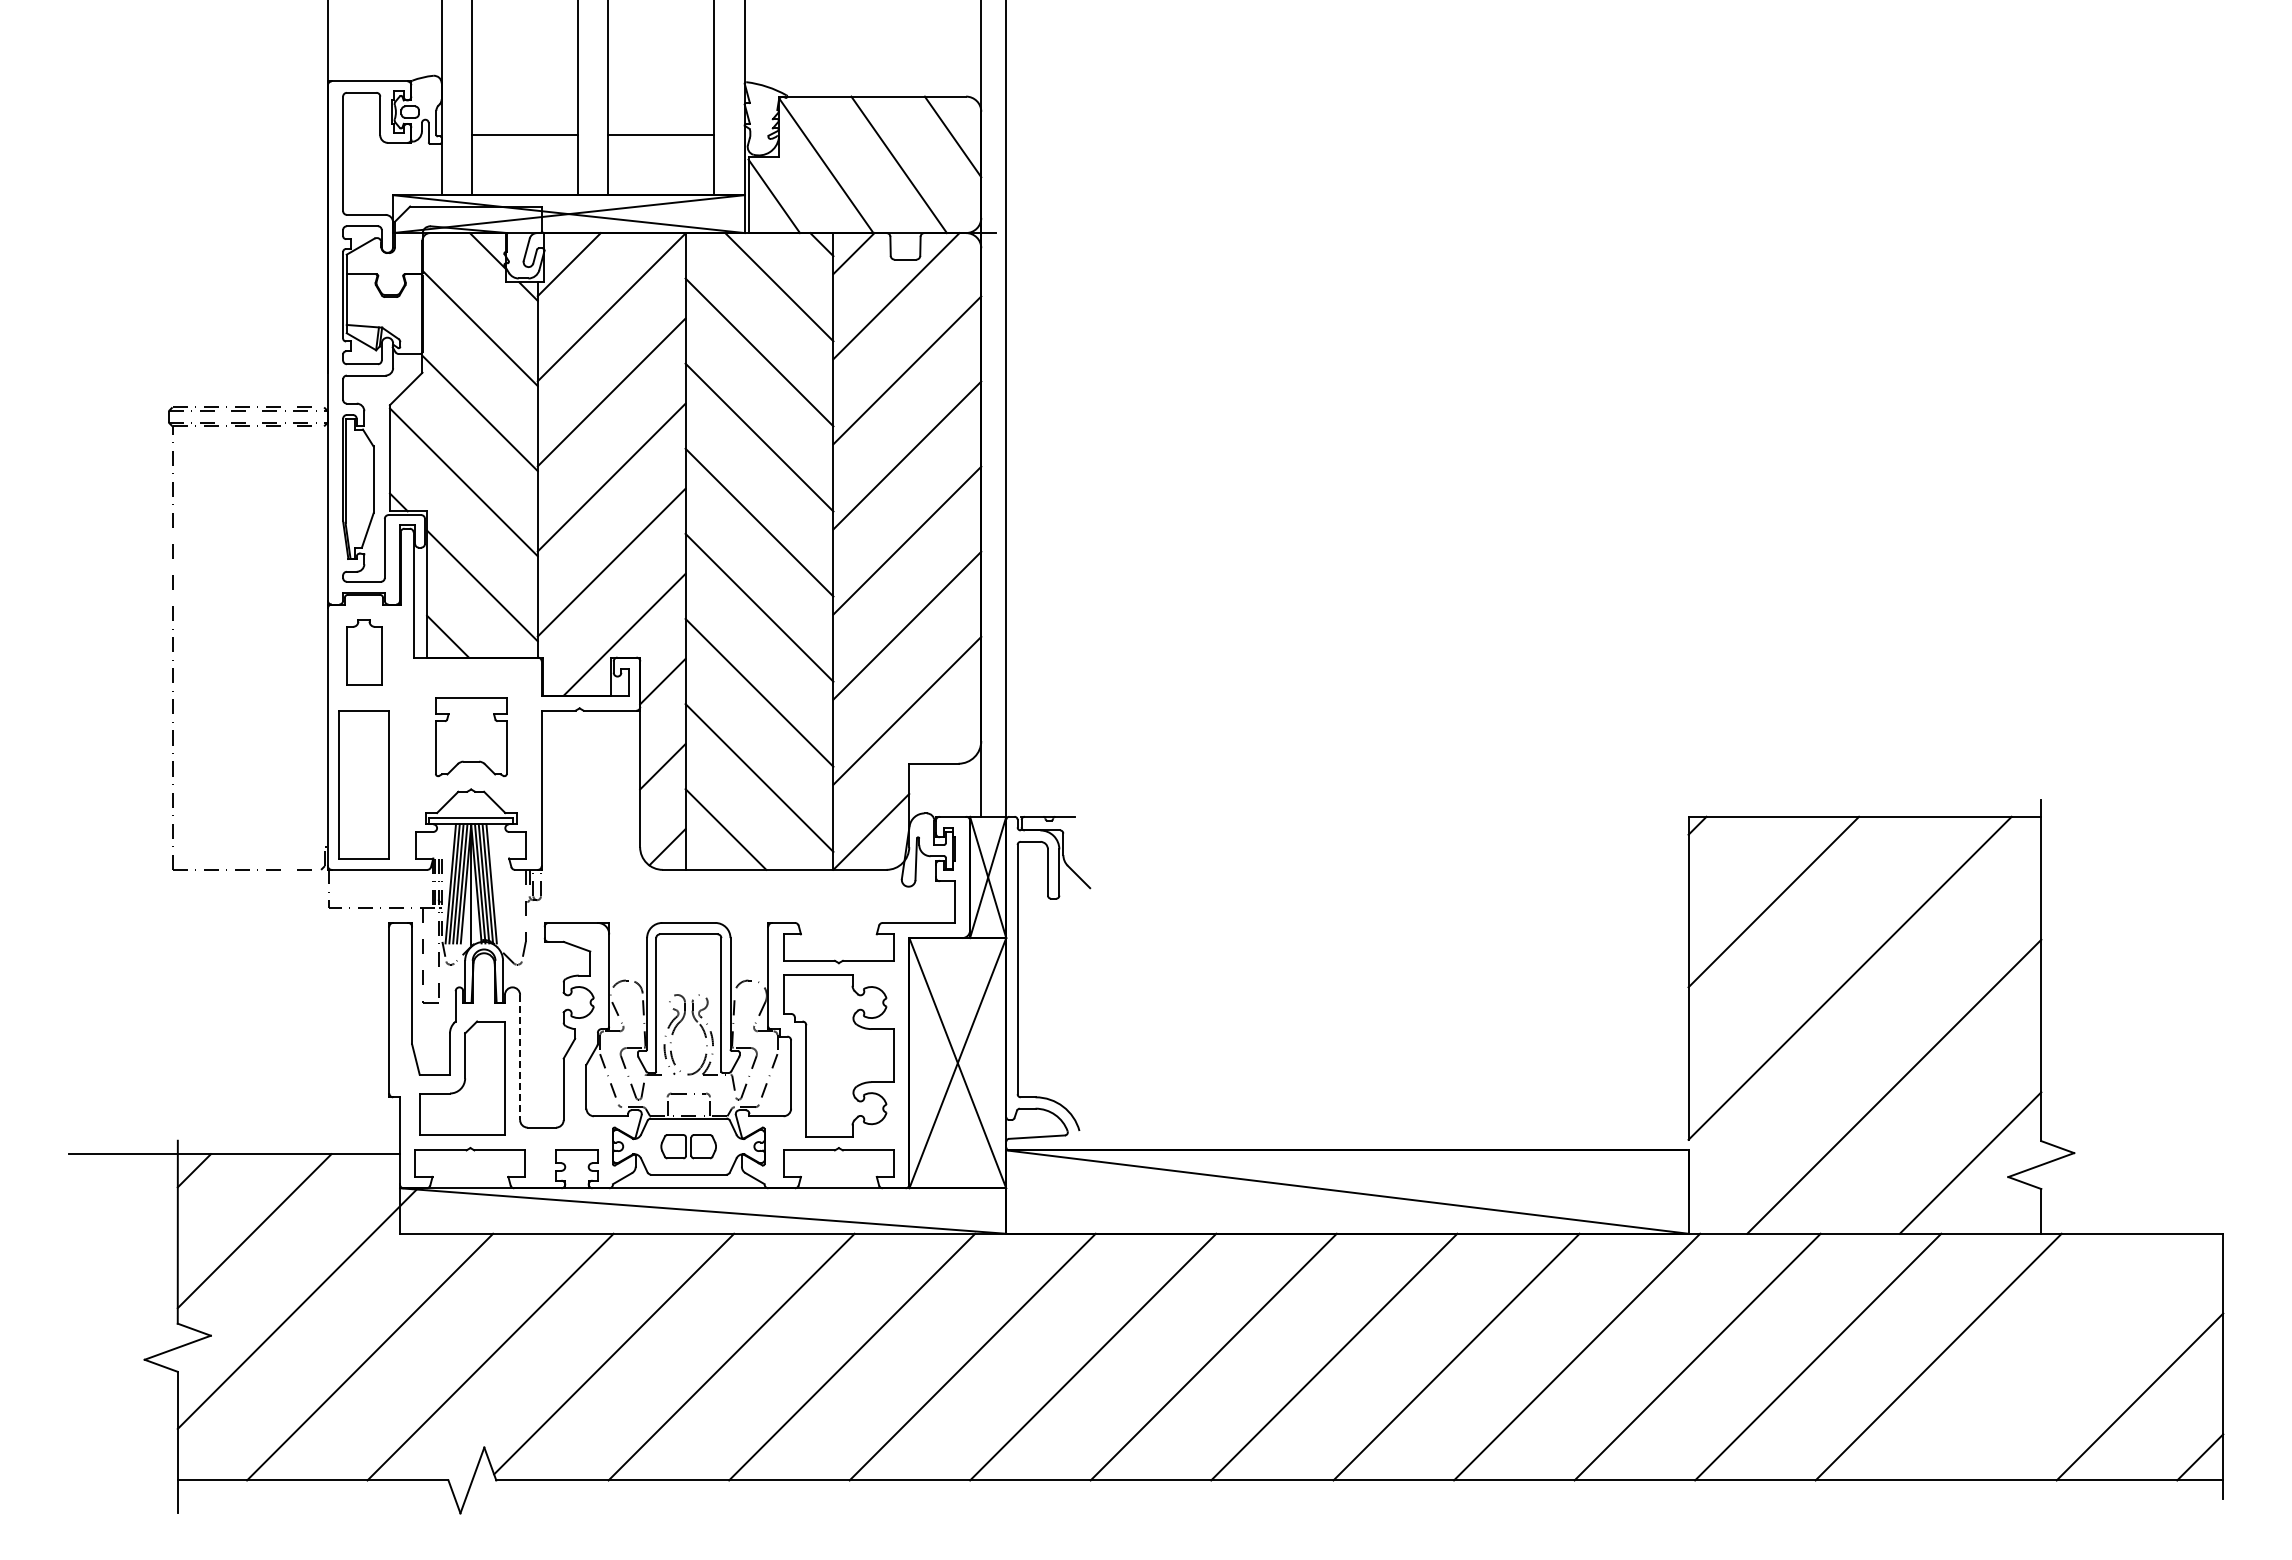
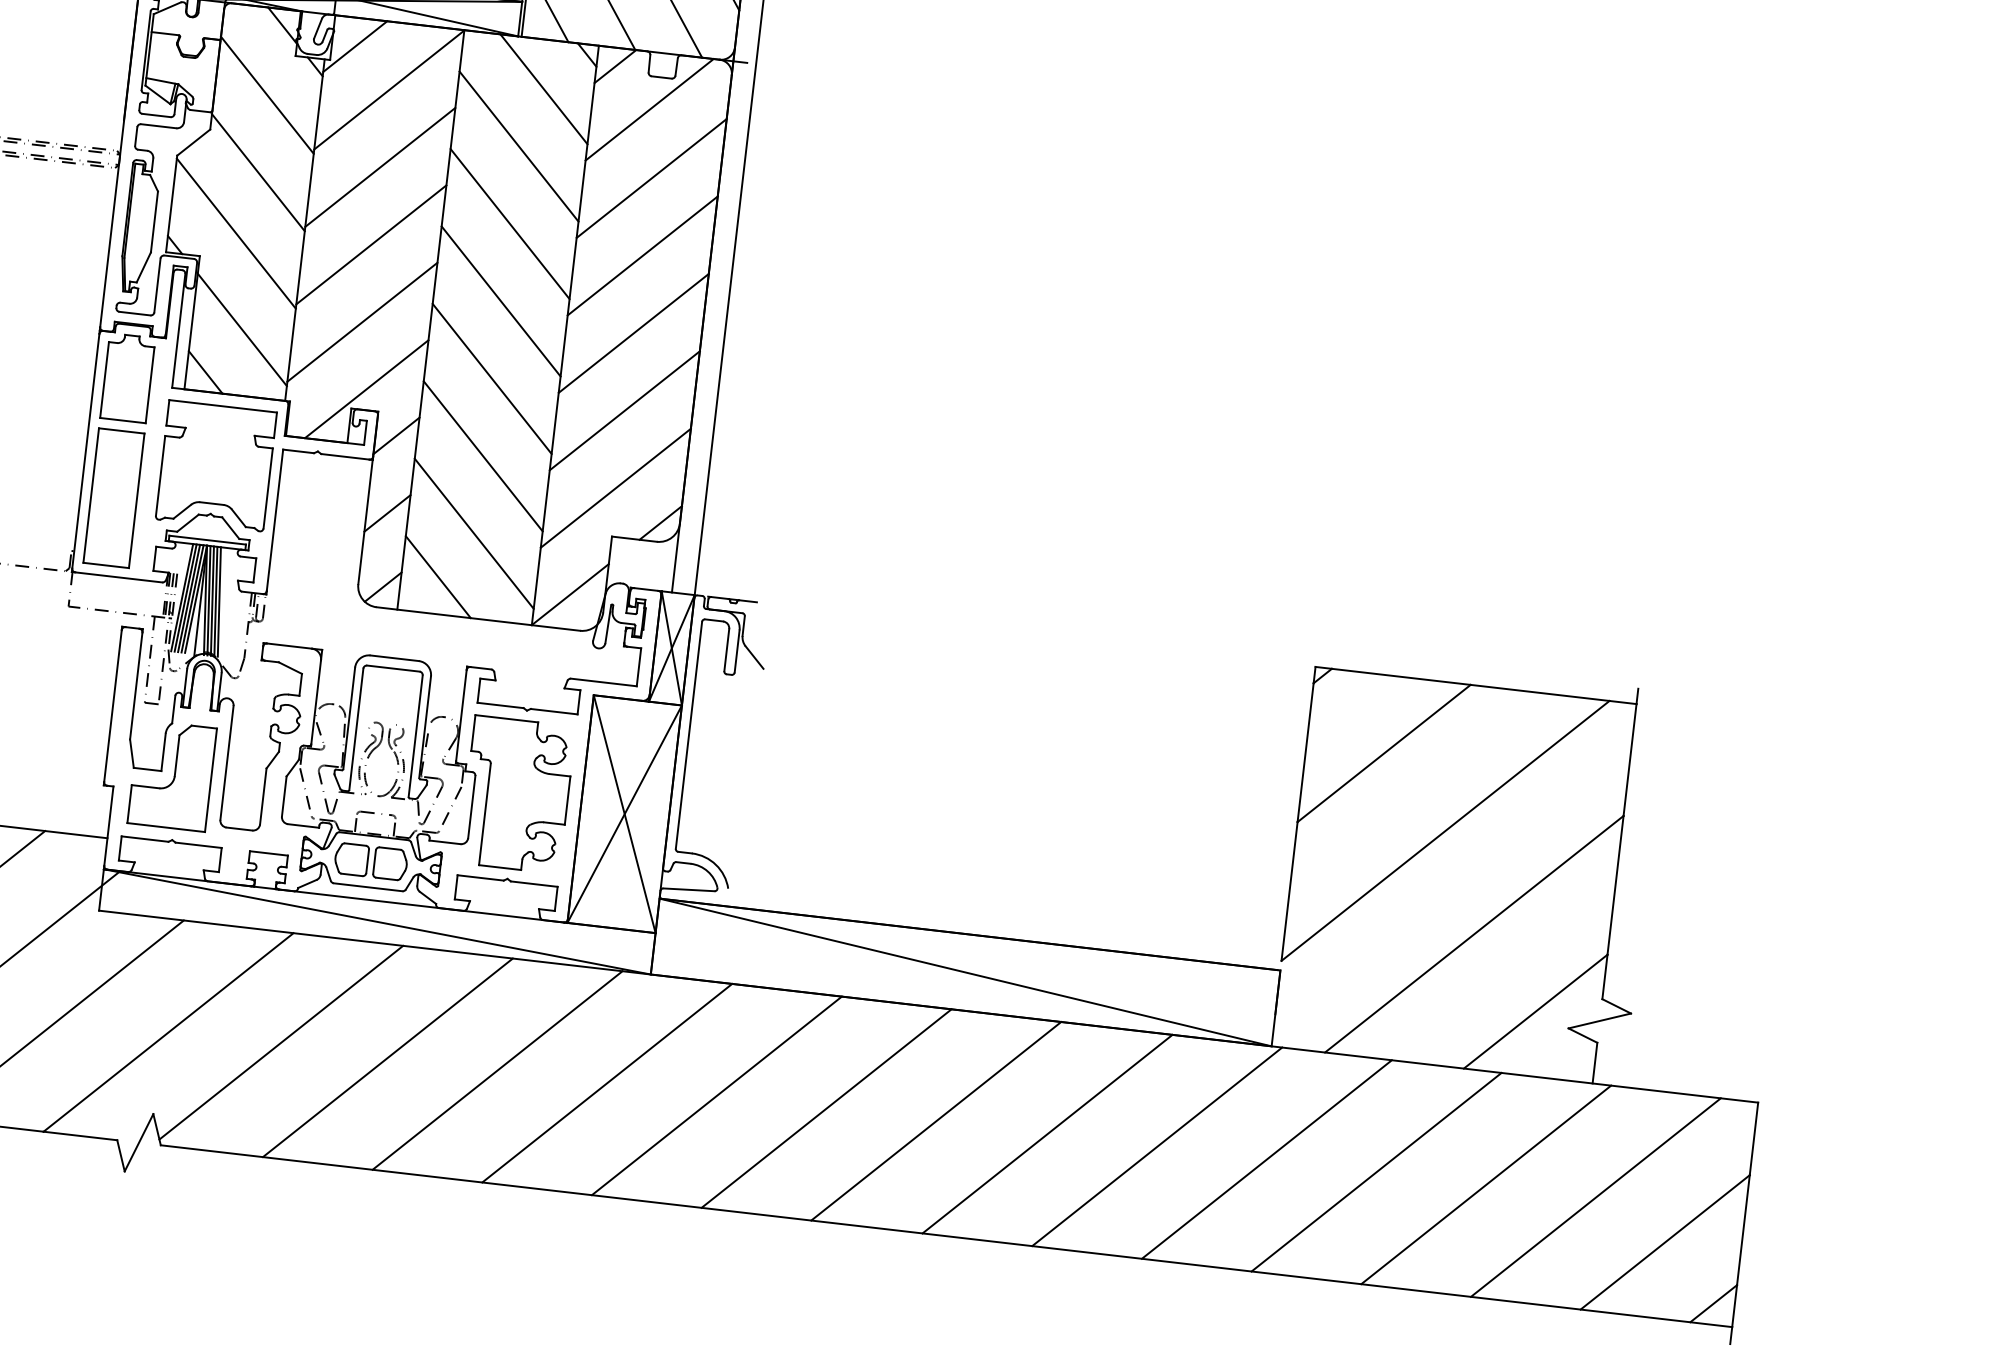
part: (363, 652) -> (127, 377), size x1.43
part: (471, 736) -> (216, 465), size x1.67
line: (960, 742) -> (660, 522), added
line: (520, 1057) -> (227, 762), dashed -> solid
part: (688, 1146) -> (370, 861), size x1.43
line: (2059, 1356) -> (1596, 1197), added

